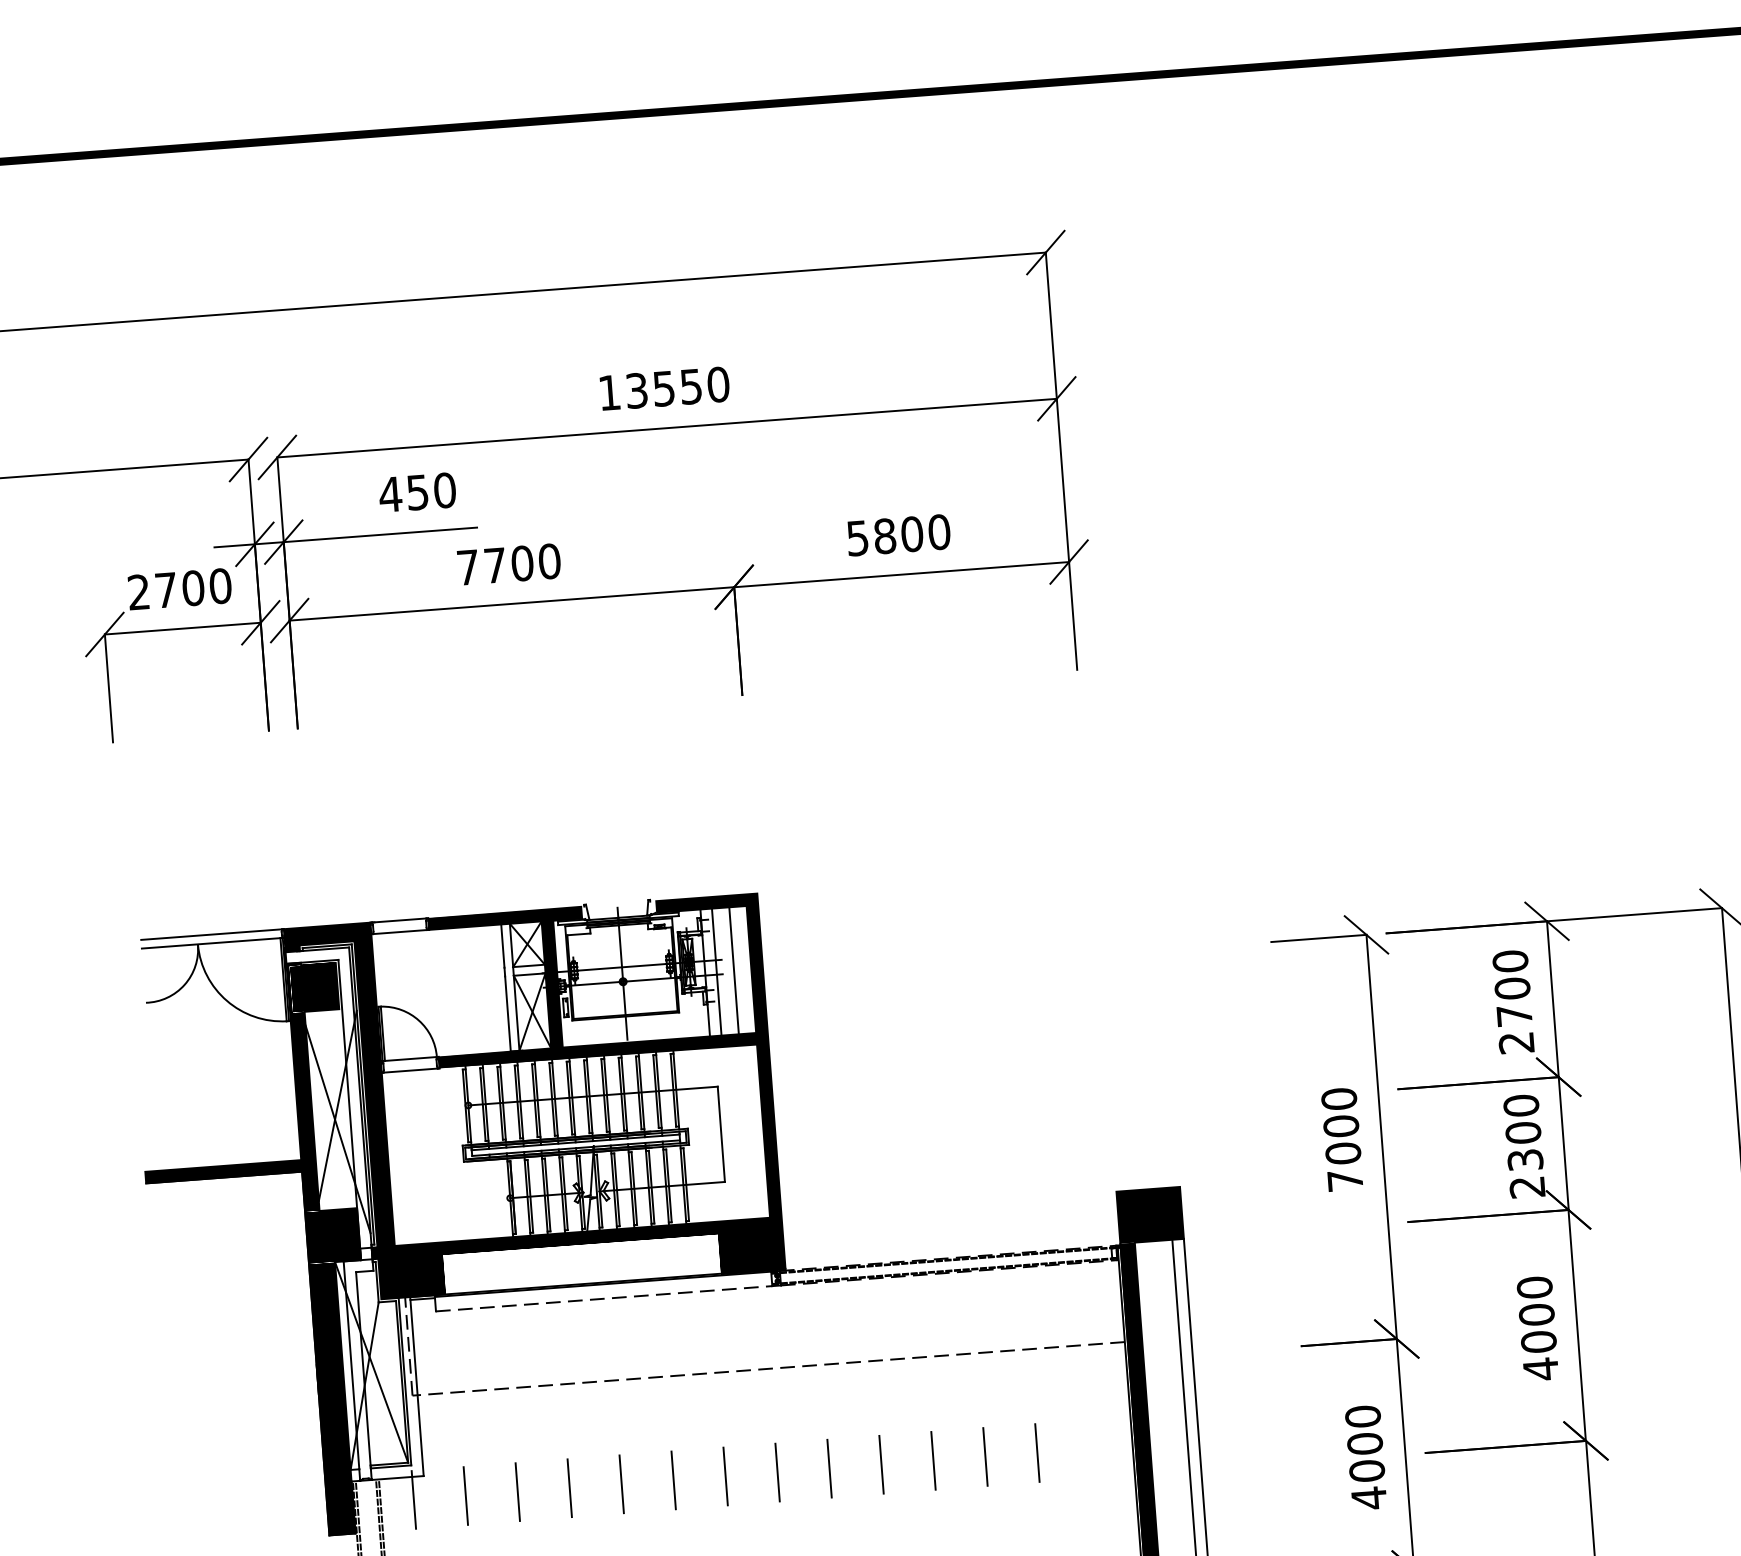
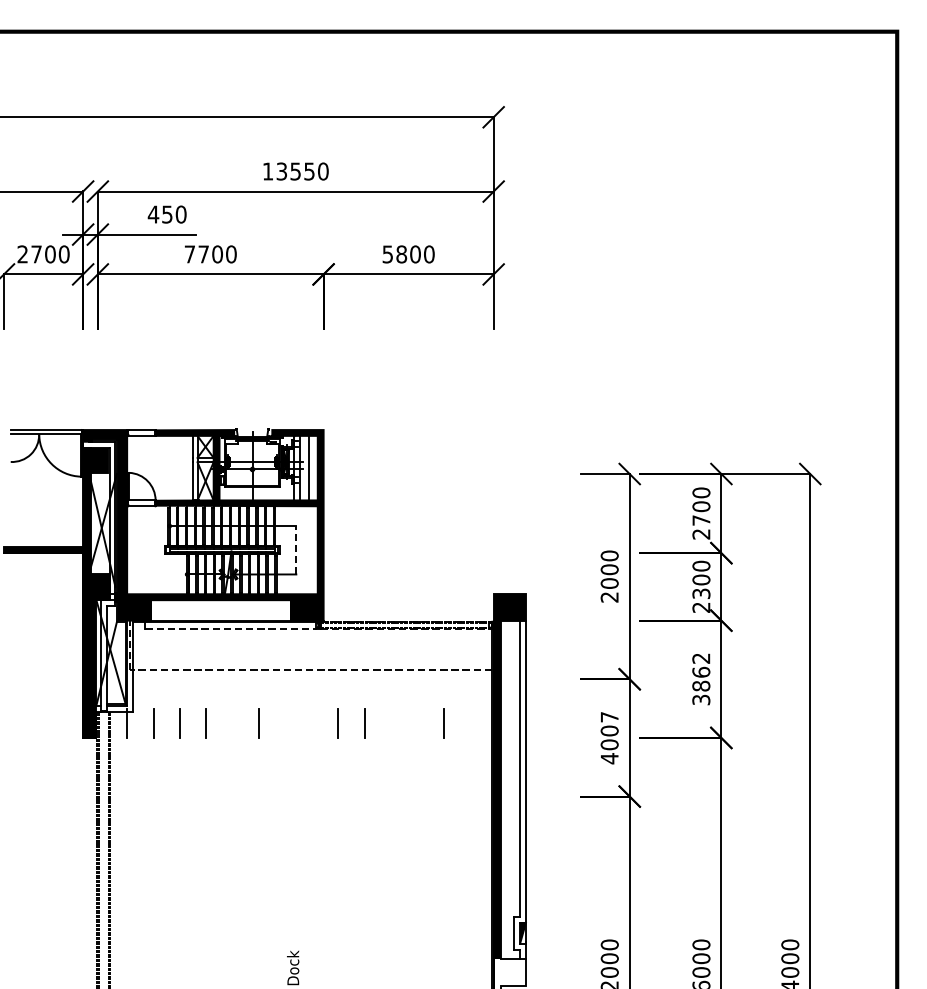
line: (721, 1132) -> (296, 549), solid -> dashed
text: (1344, 1180) -> (609, 597), 7000 -> 2000
text: (1538, 1328) -> (701, 679), 4000 -> 3862
text: (1362, 1415) -> (609, 716), 4000 -> 4007
line: (983, 1457) -> (416, 723), removed
line: (934, 1459) -> (391, 722), removed
line: (776, 1471) -> (311, 722), removed
line: (725, 1475) -> (285, 722), removed
line: (621, 1482) -> (232, 722), removed

